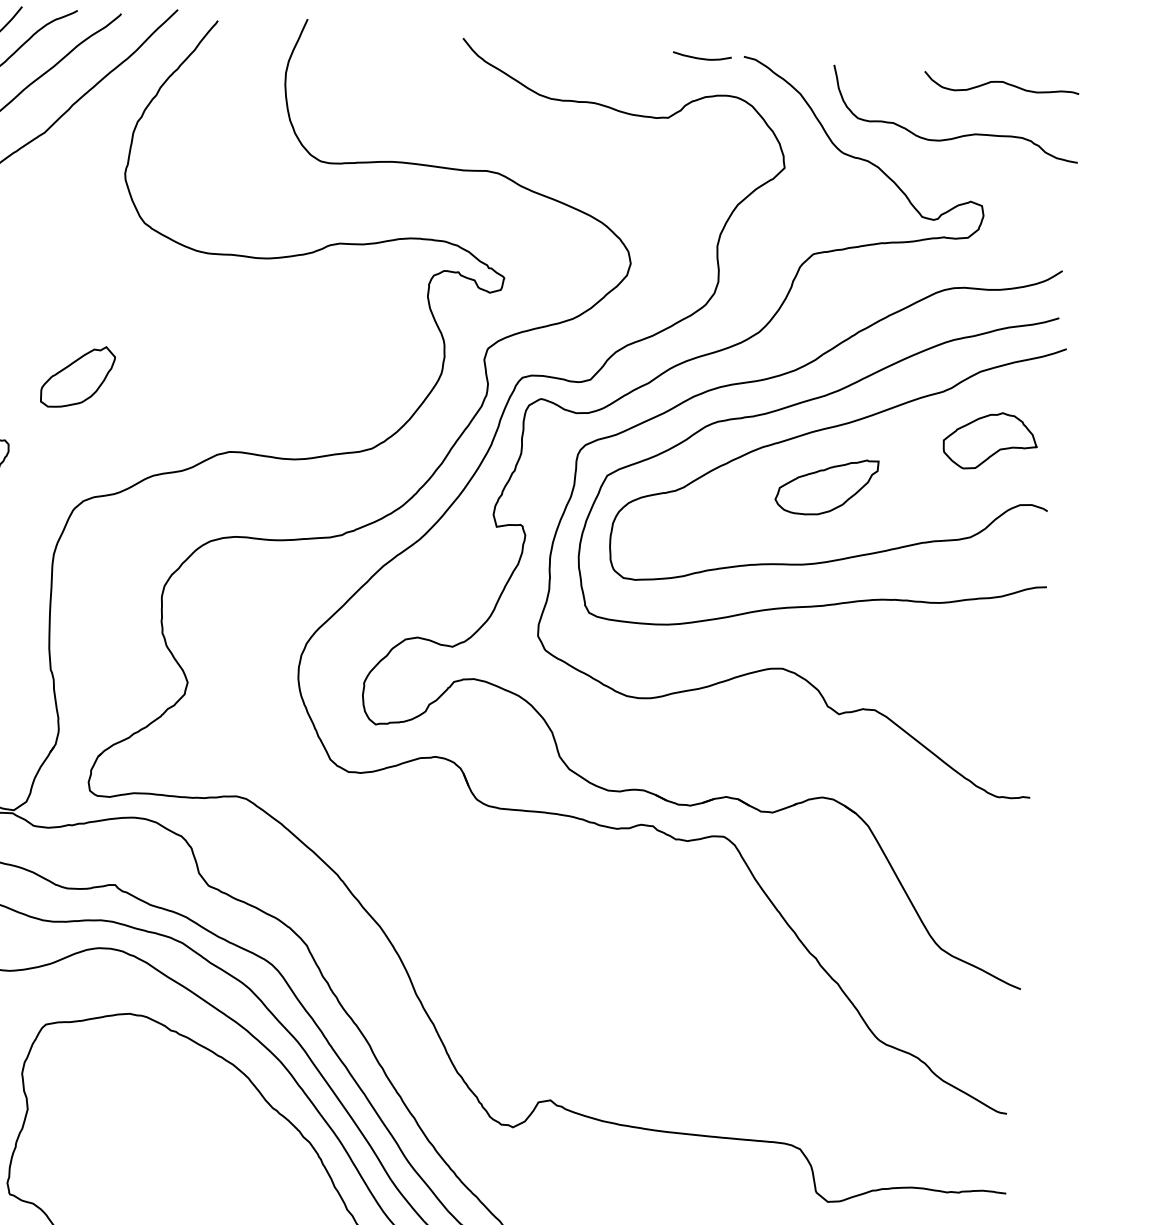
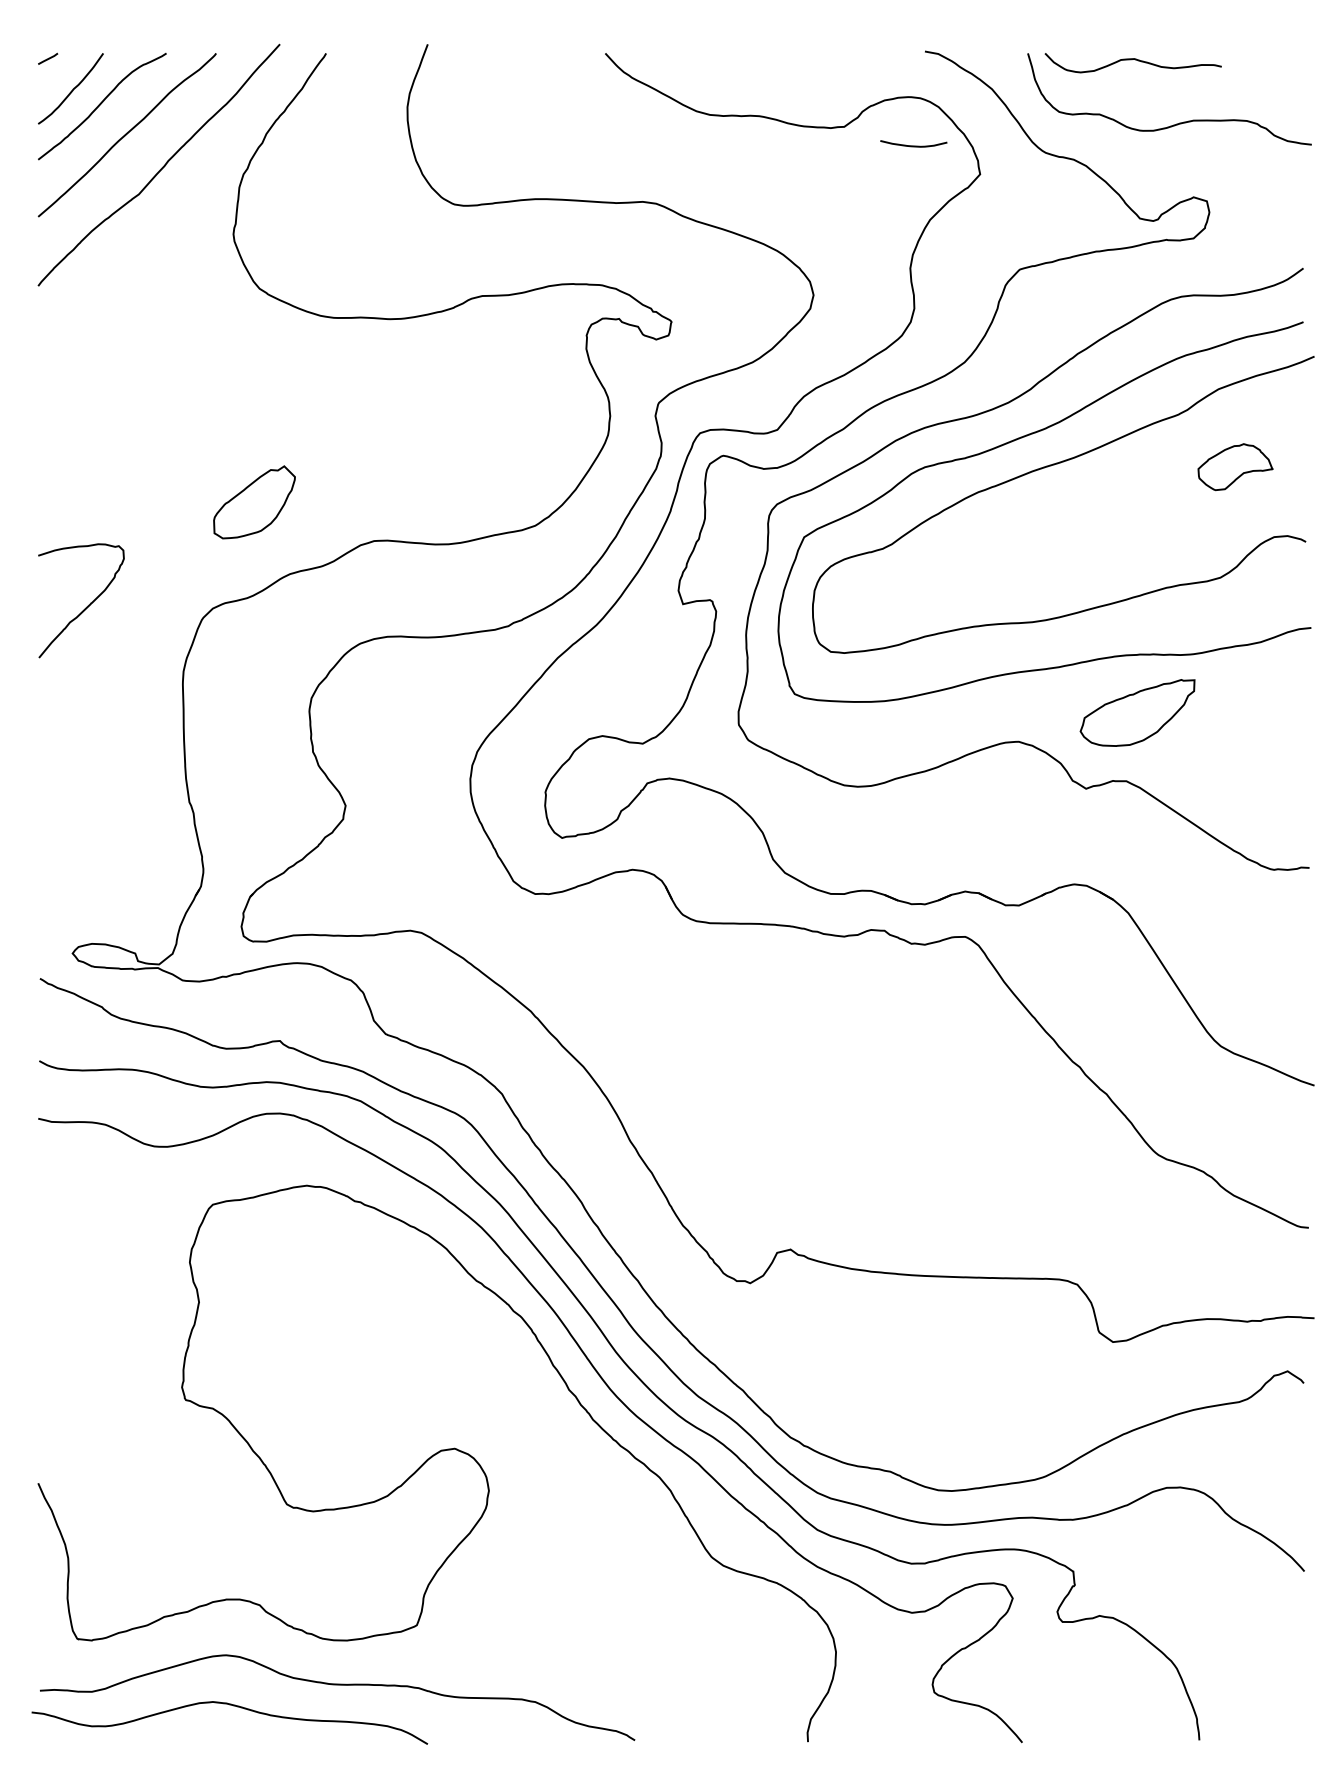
curve: (701, 58) -> (913, 145), moved
curve: (1000, 83) -> (1131, 60), moved
part: (77, 377) -> (254, 502), moved
part: (990, 440) -> (1235, 466), size x0.7
part: (826, 486) -> (1137, 712), moved

